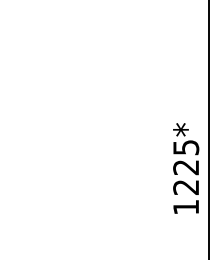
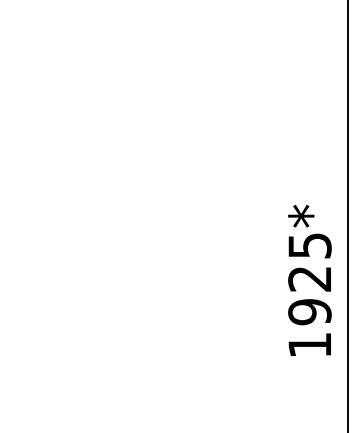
text: (186, 187) -> (310, 312), 1225* -> 1925*

